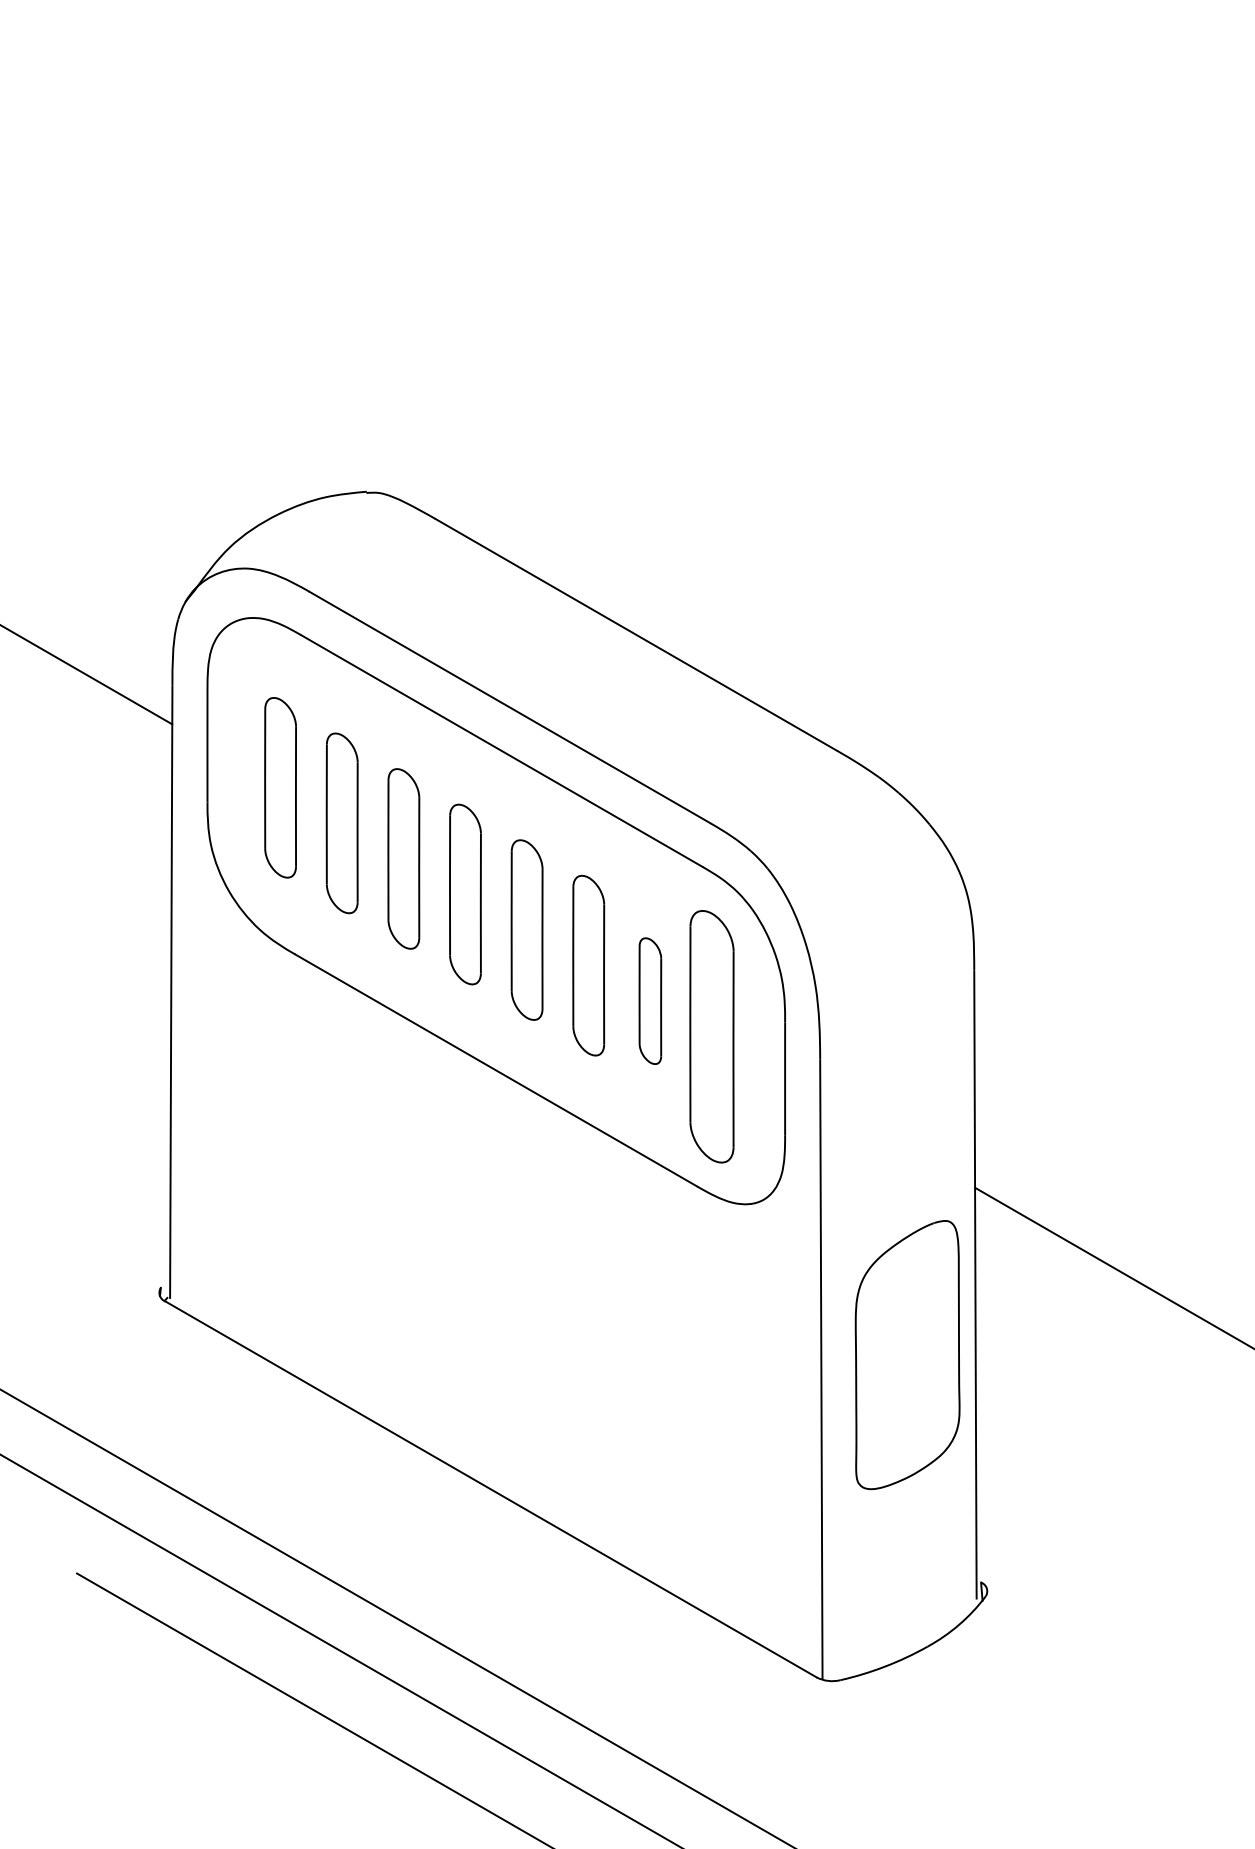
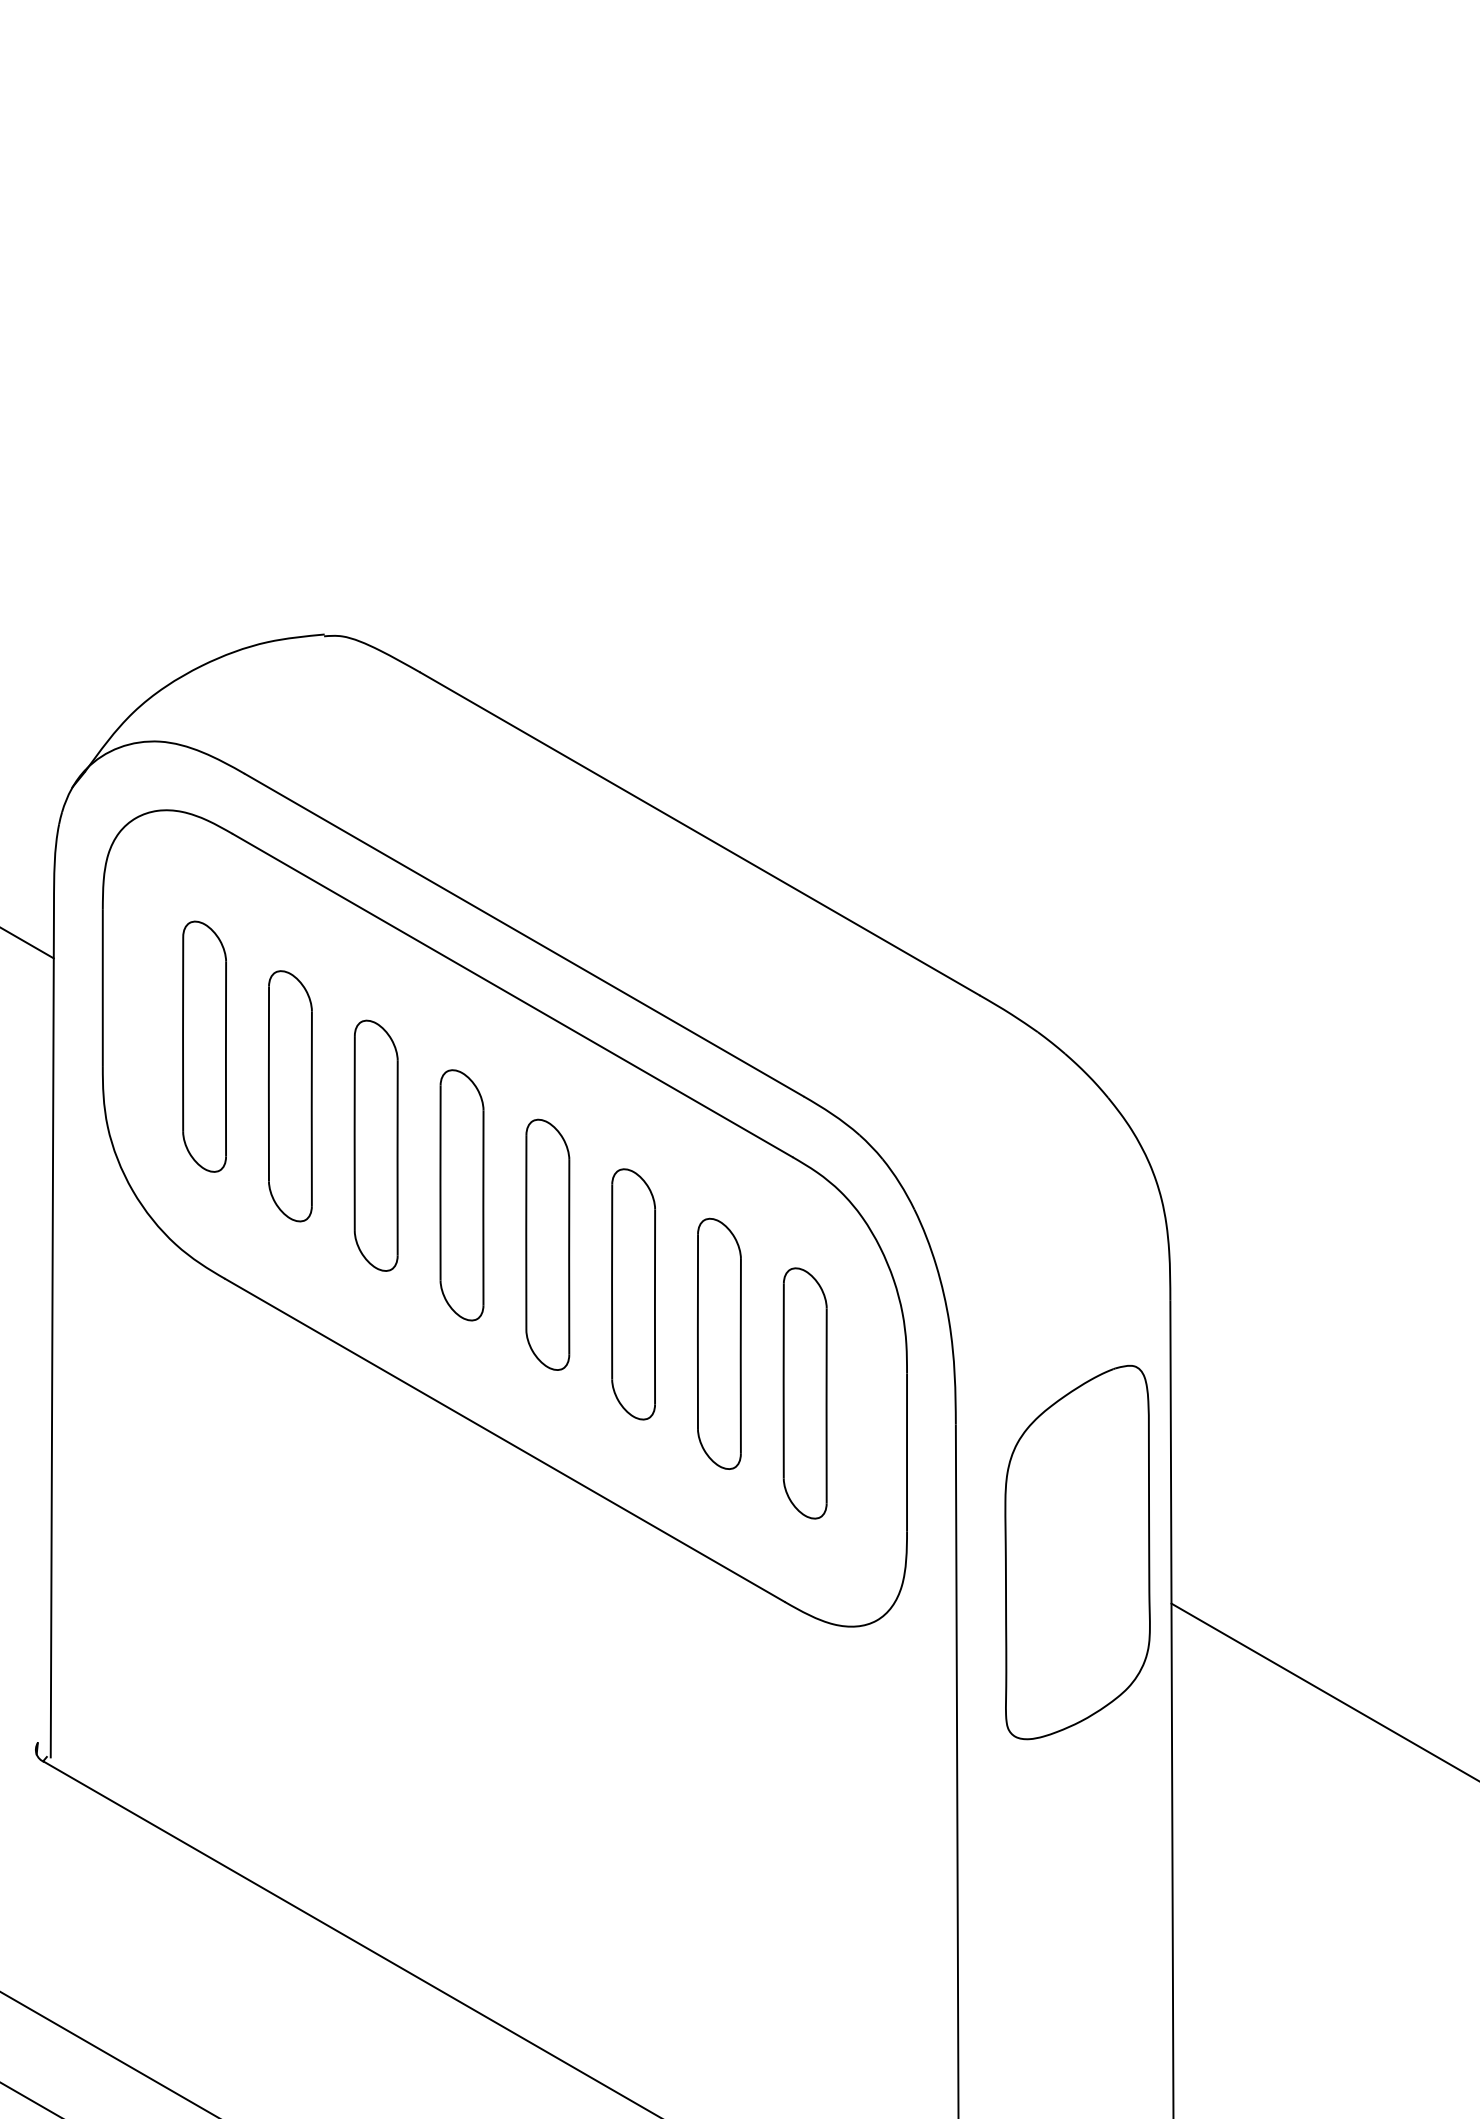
part: (650, 1000) -> (719, 1342), size x1.43
part: (711, 1036) -> (804, 1393), size x0.71
part: (907, 1355) -> (1077, 1553), moved

